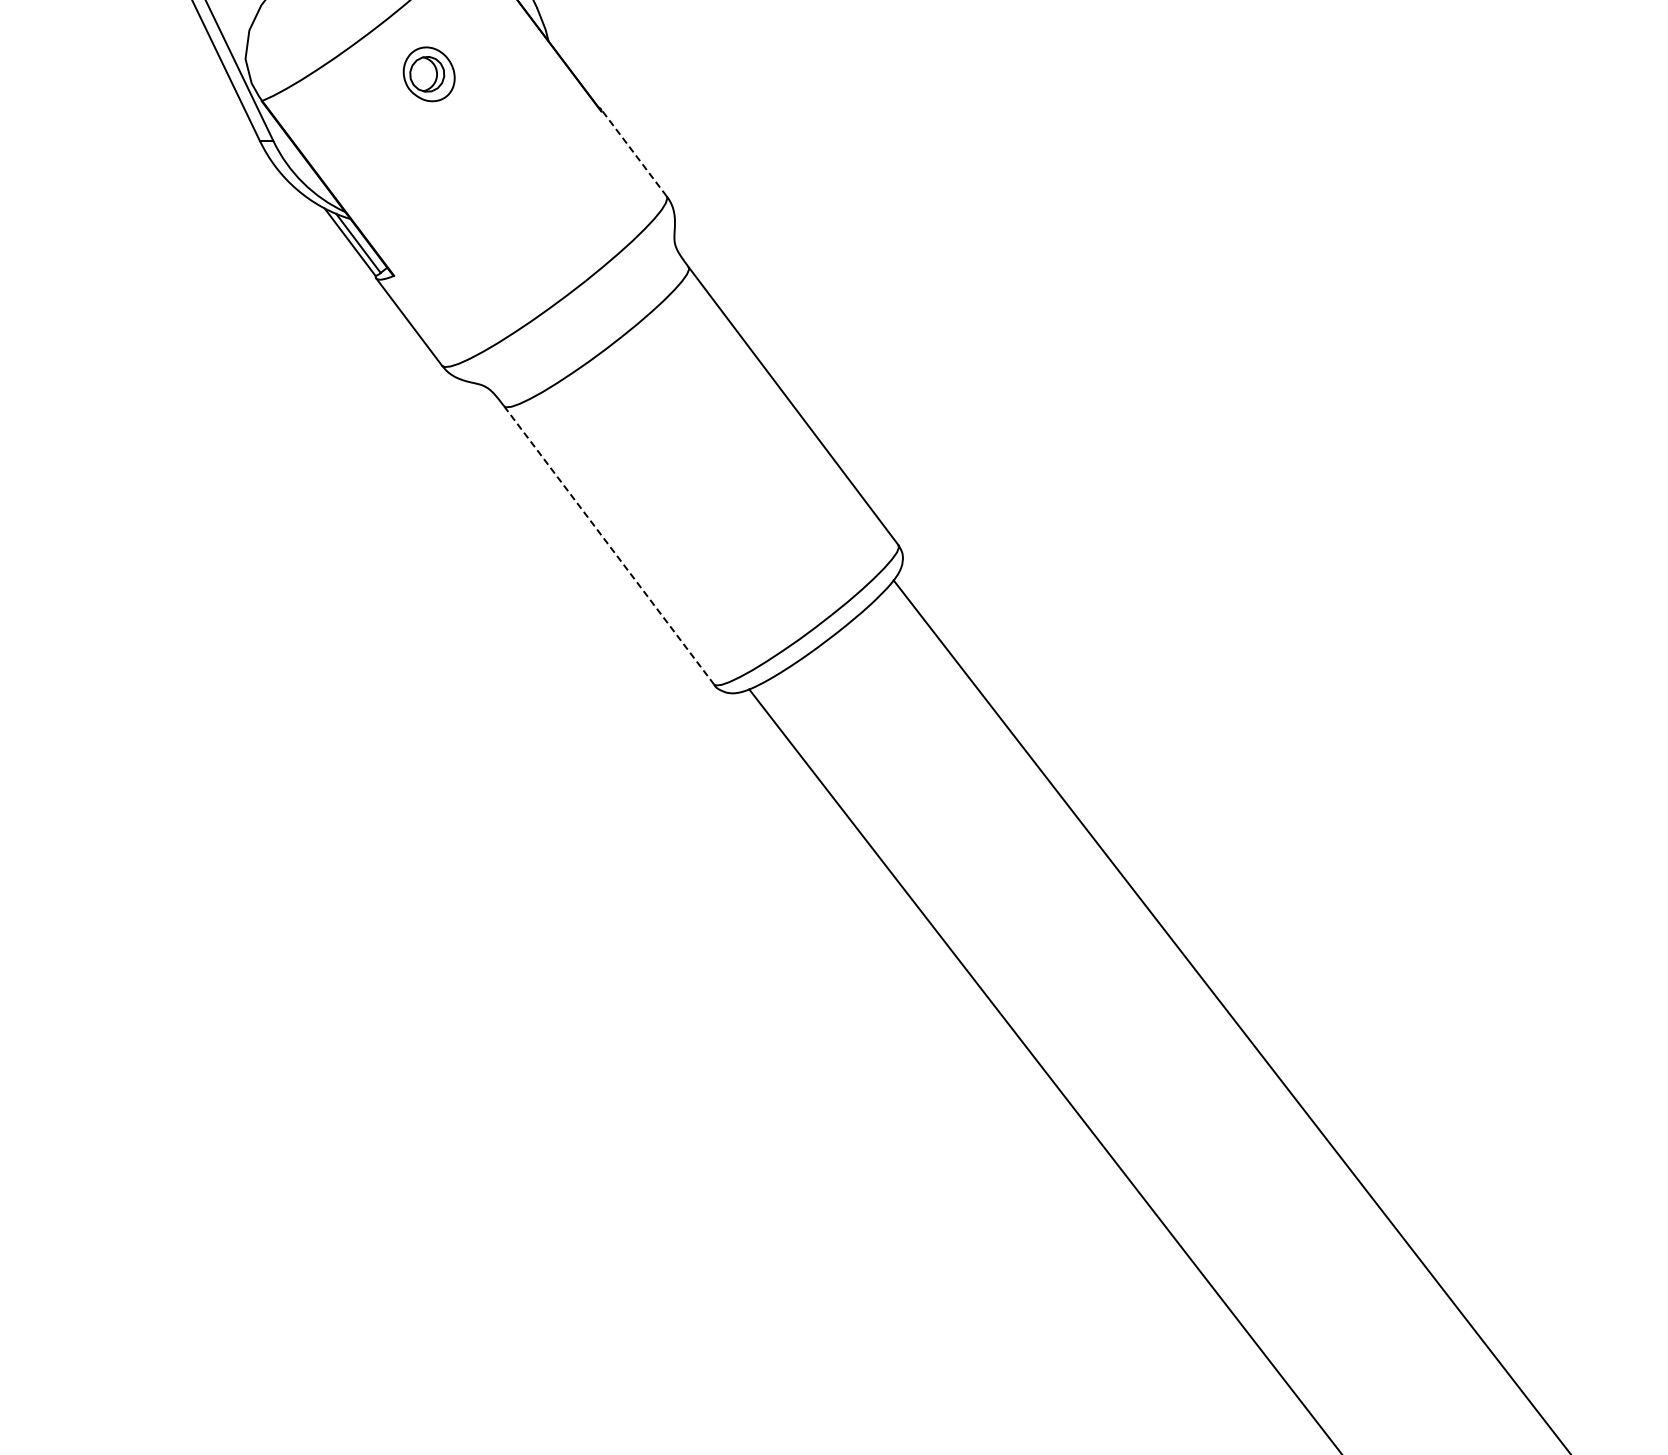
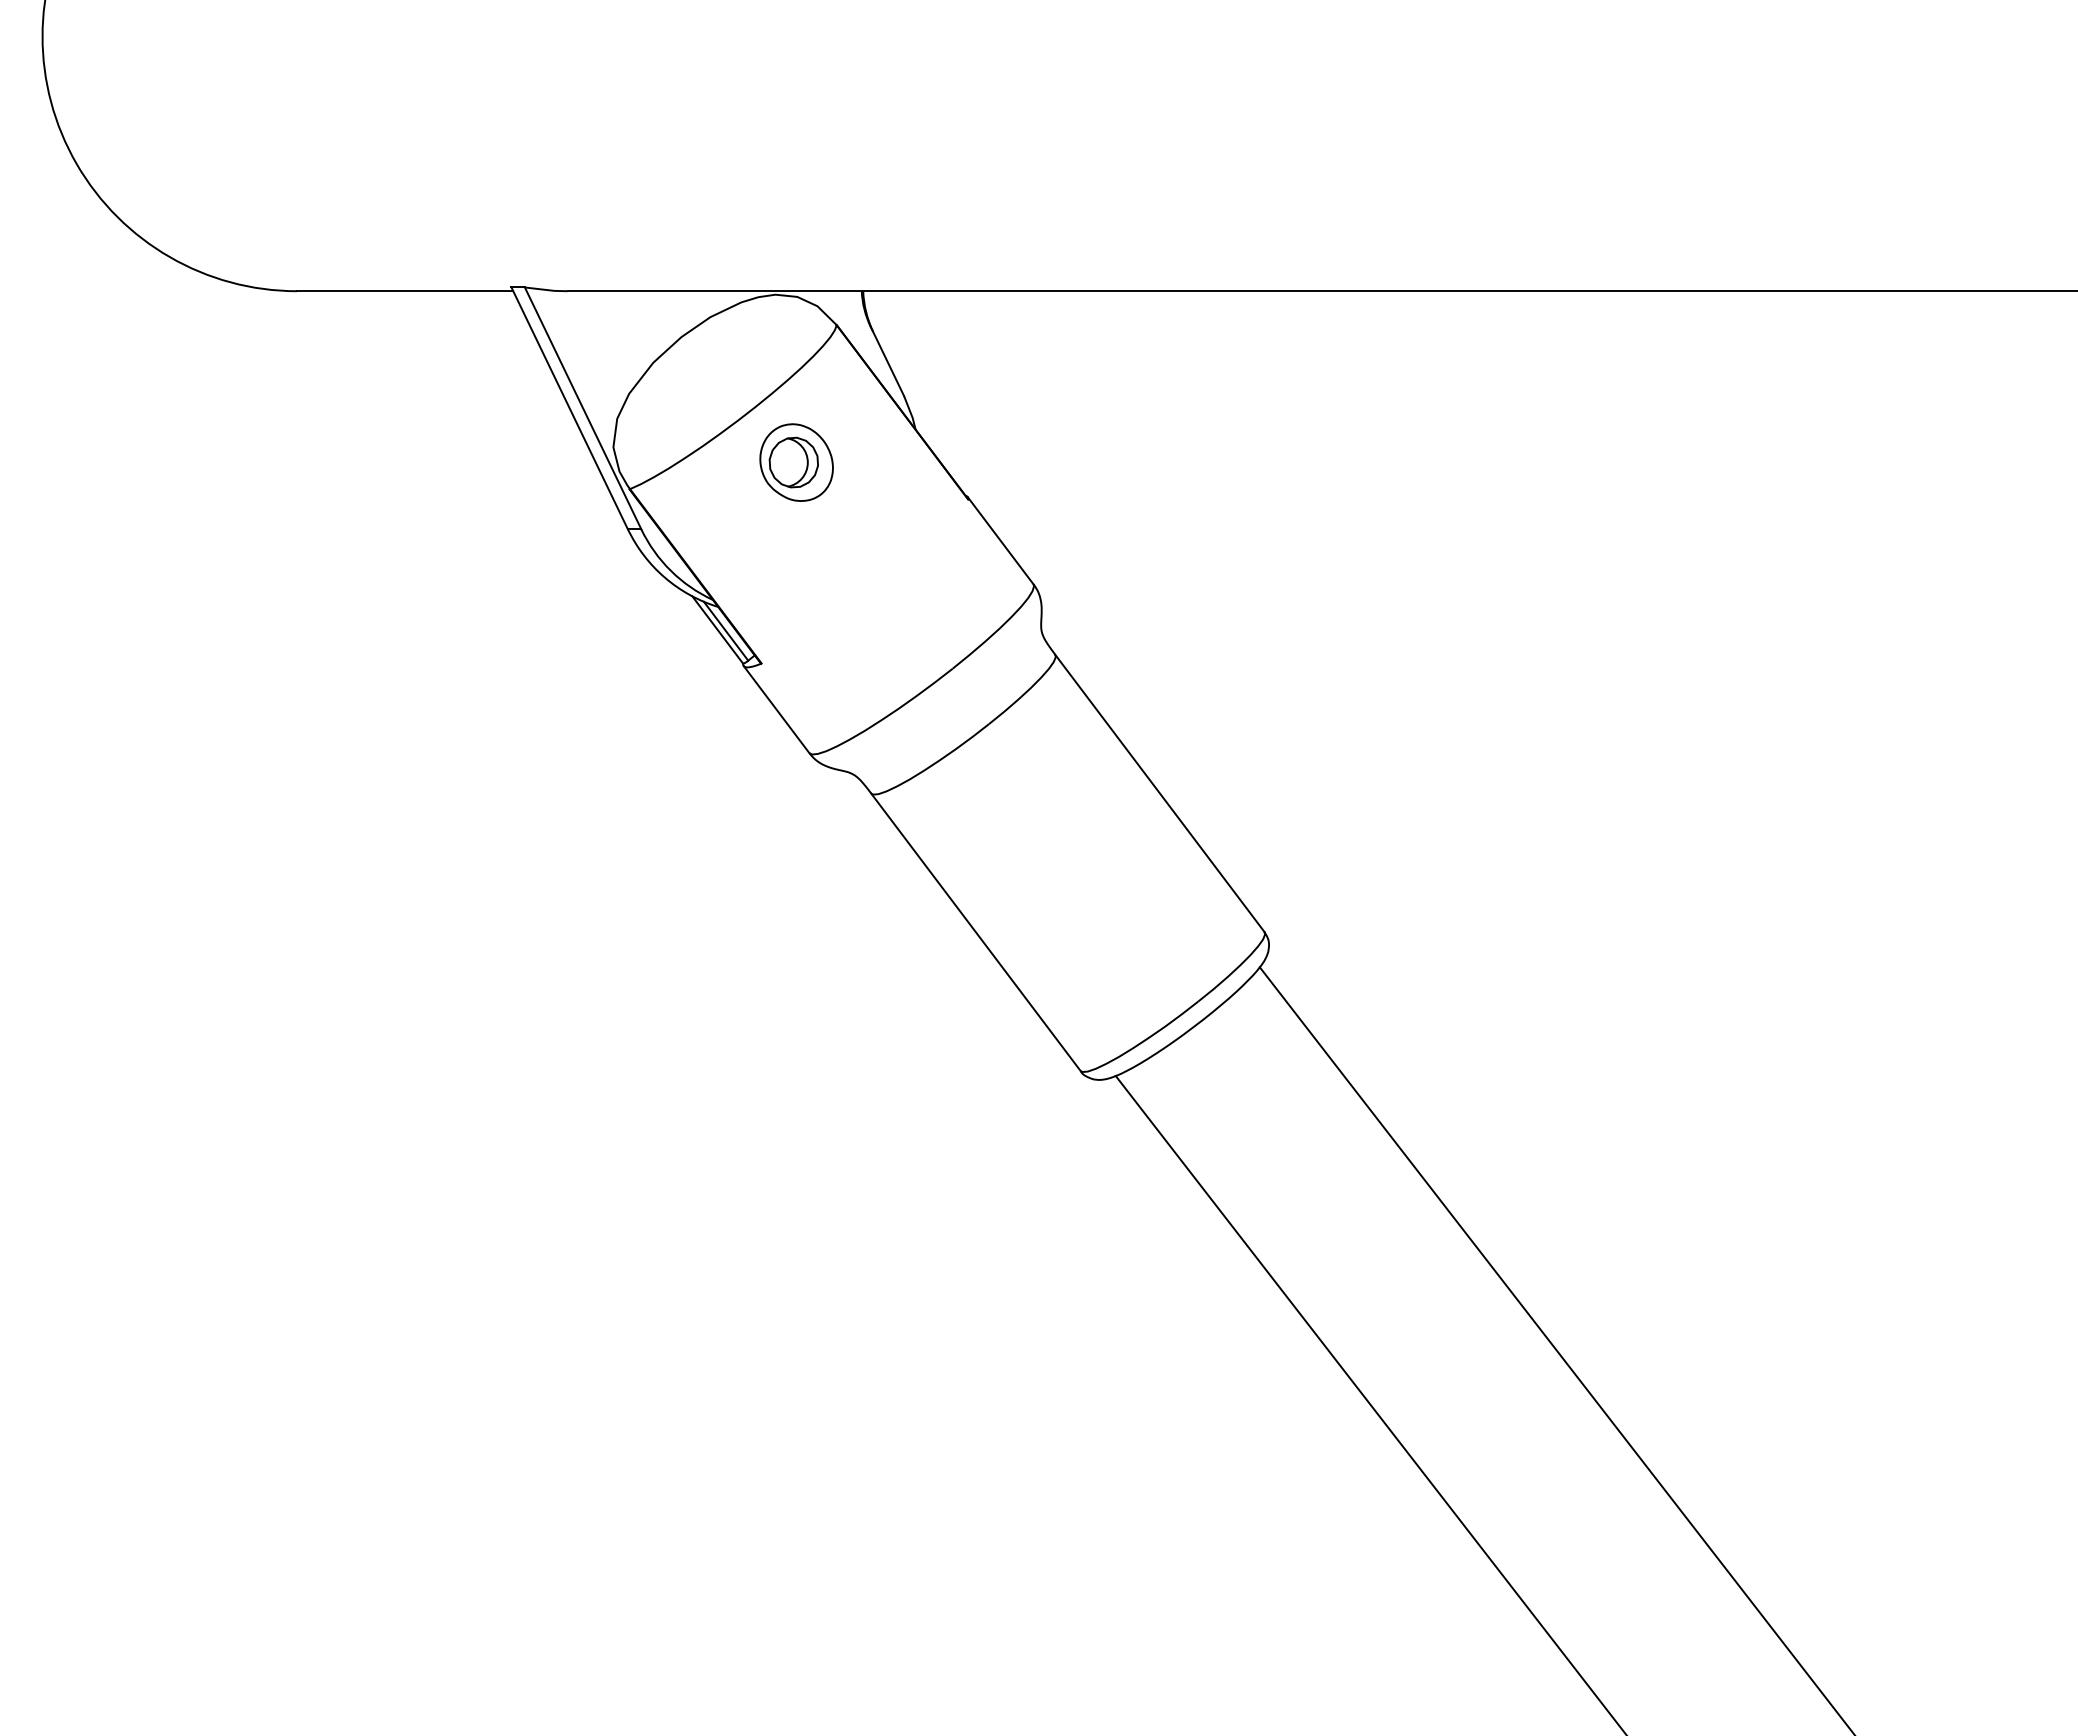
part: (429, 74) -> (796, 462), size x1.43
line: (633, 152) -> (1000, 540), dashed -> solid
line: (608, 545) -> (975, 932), dashed -> solid

